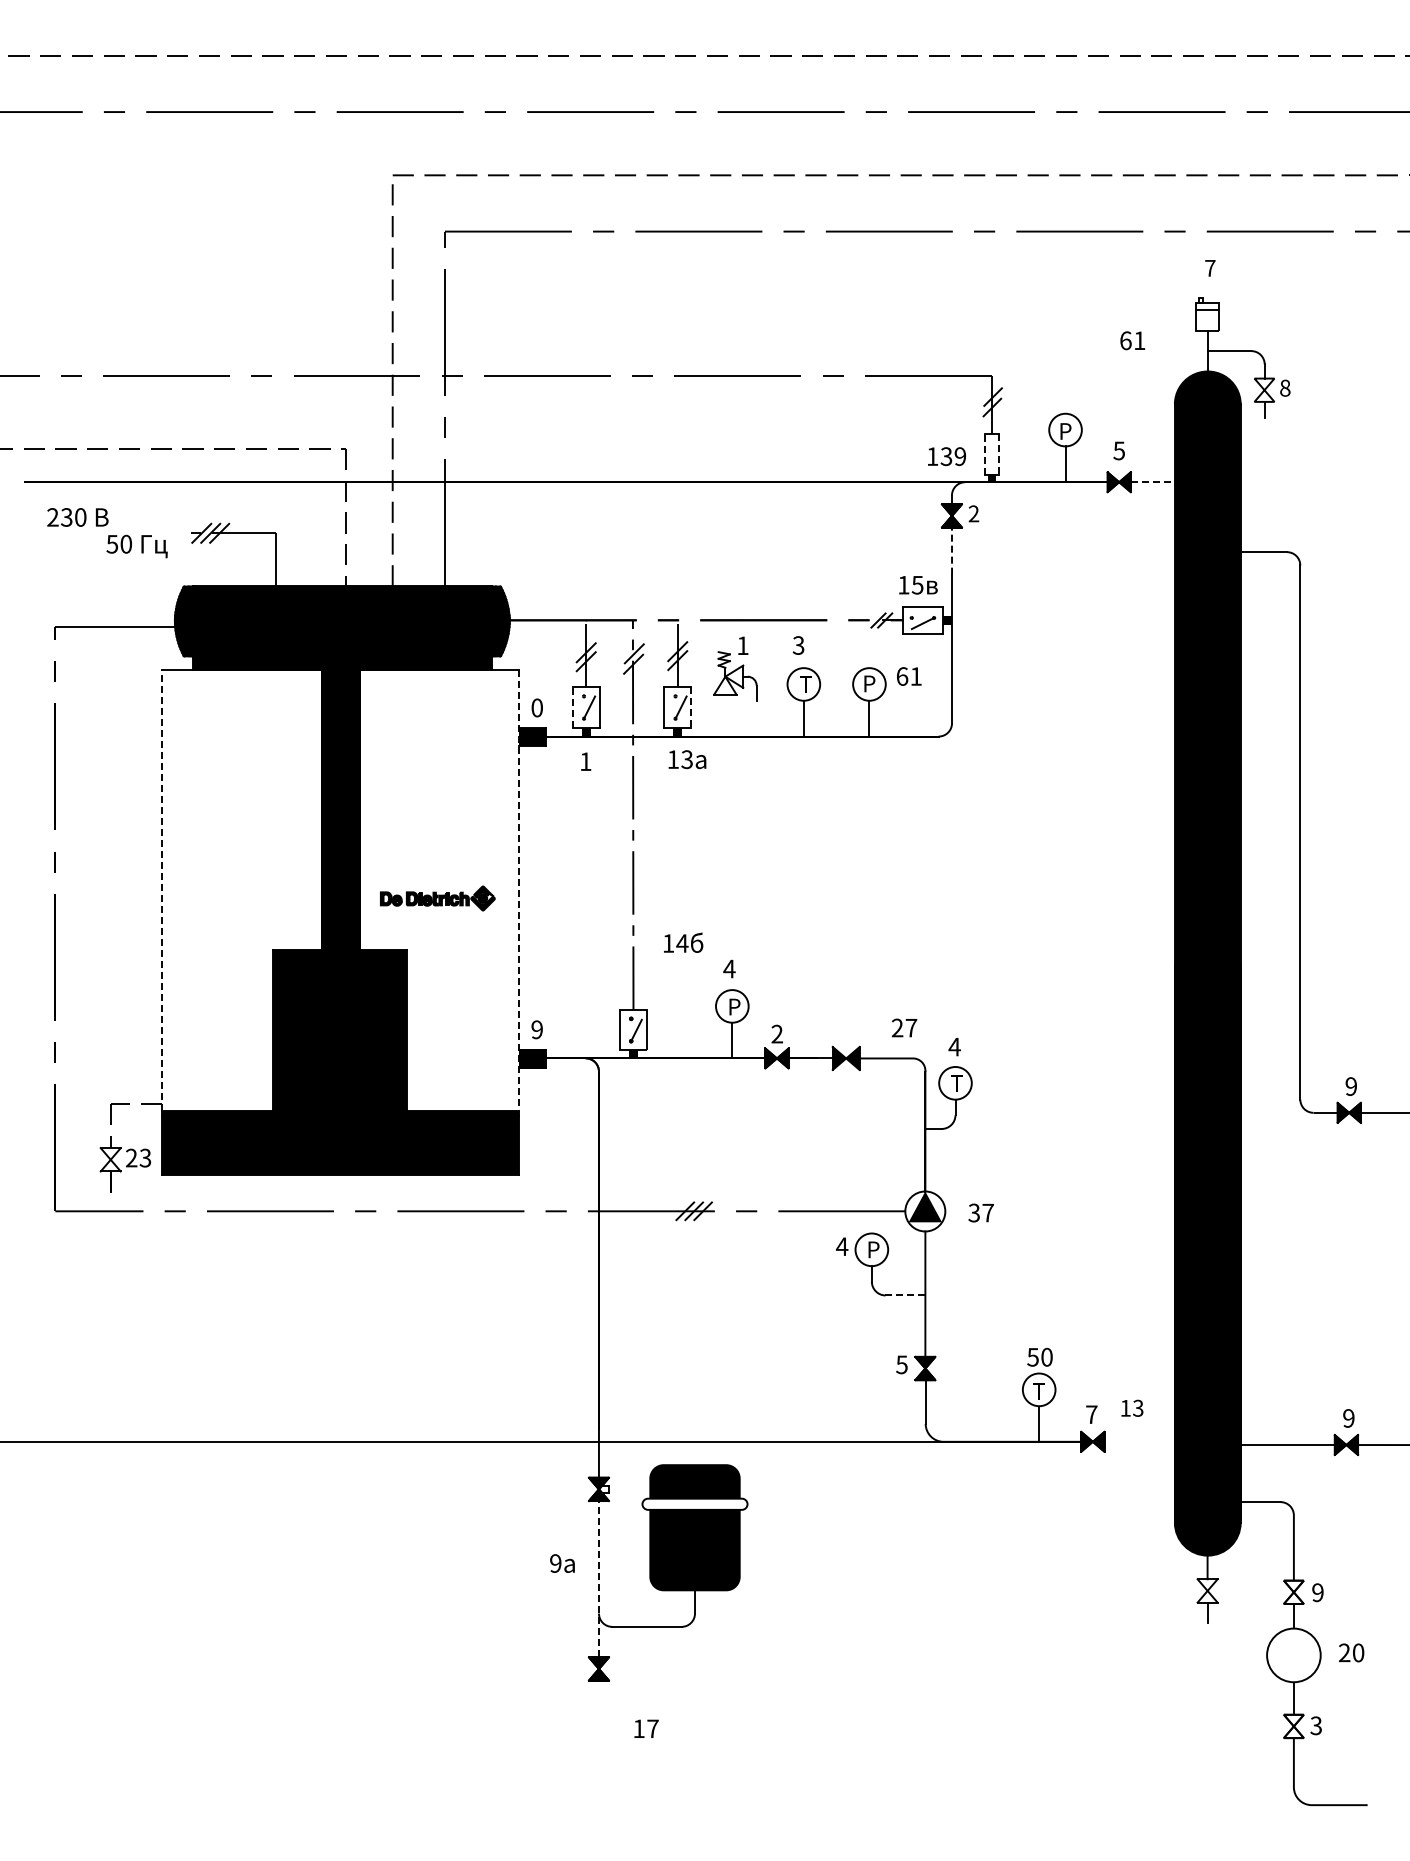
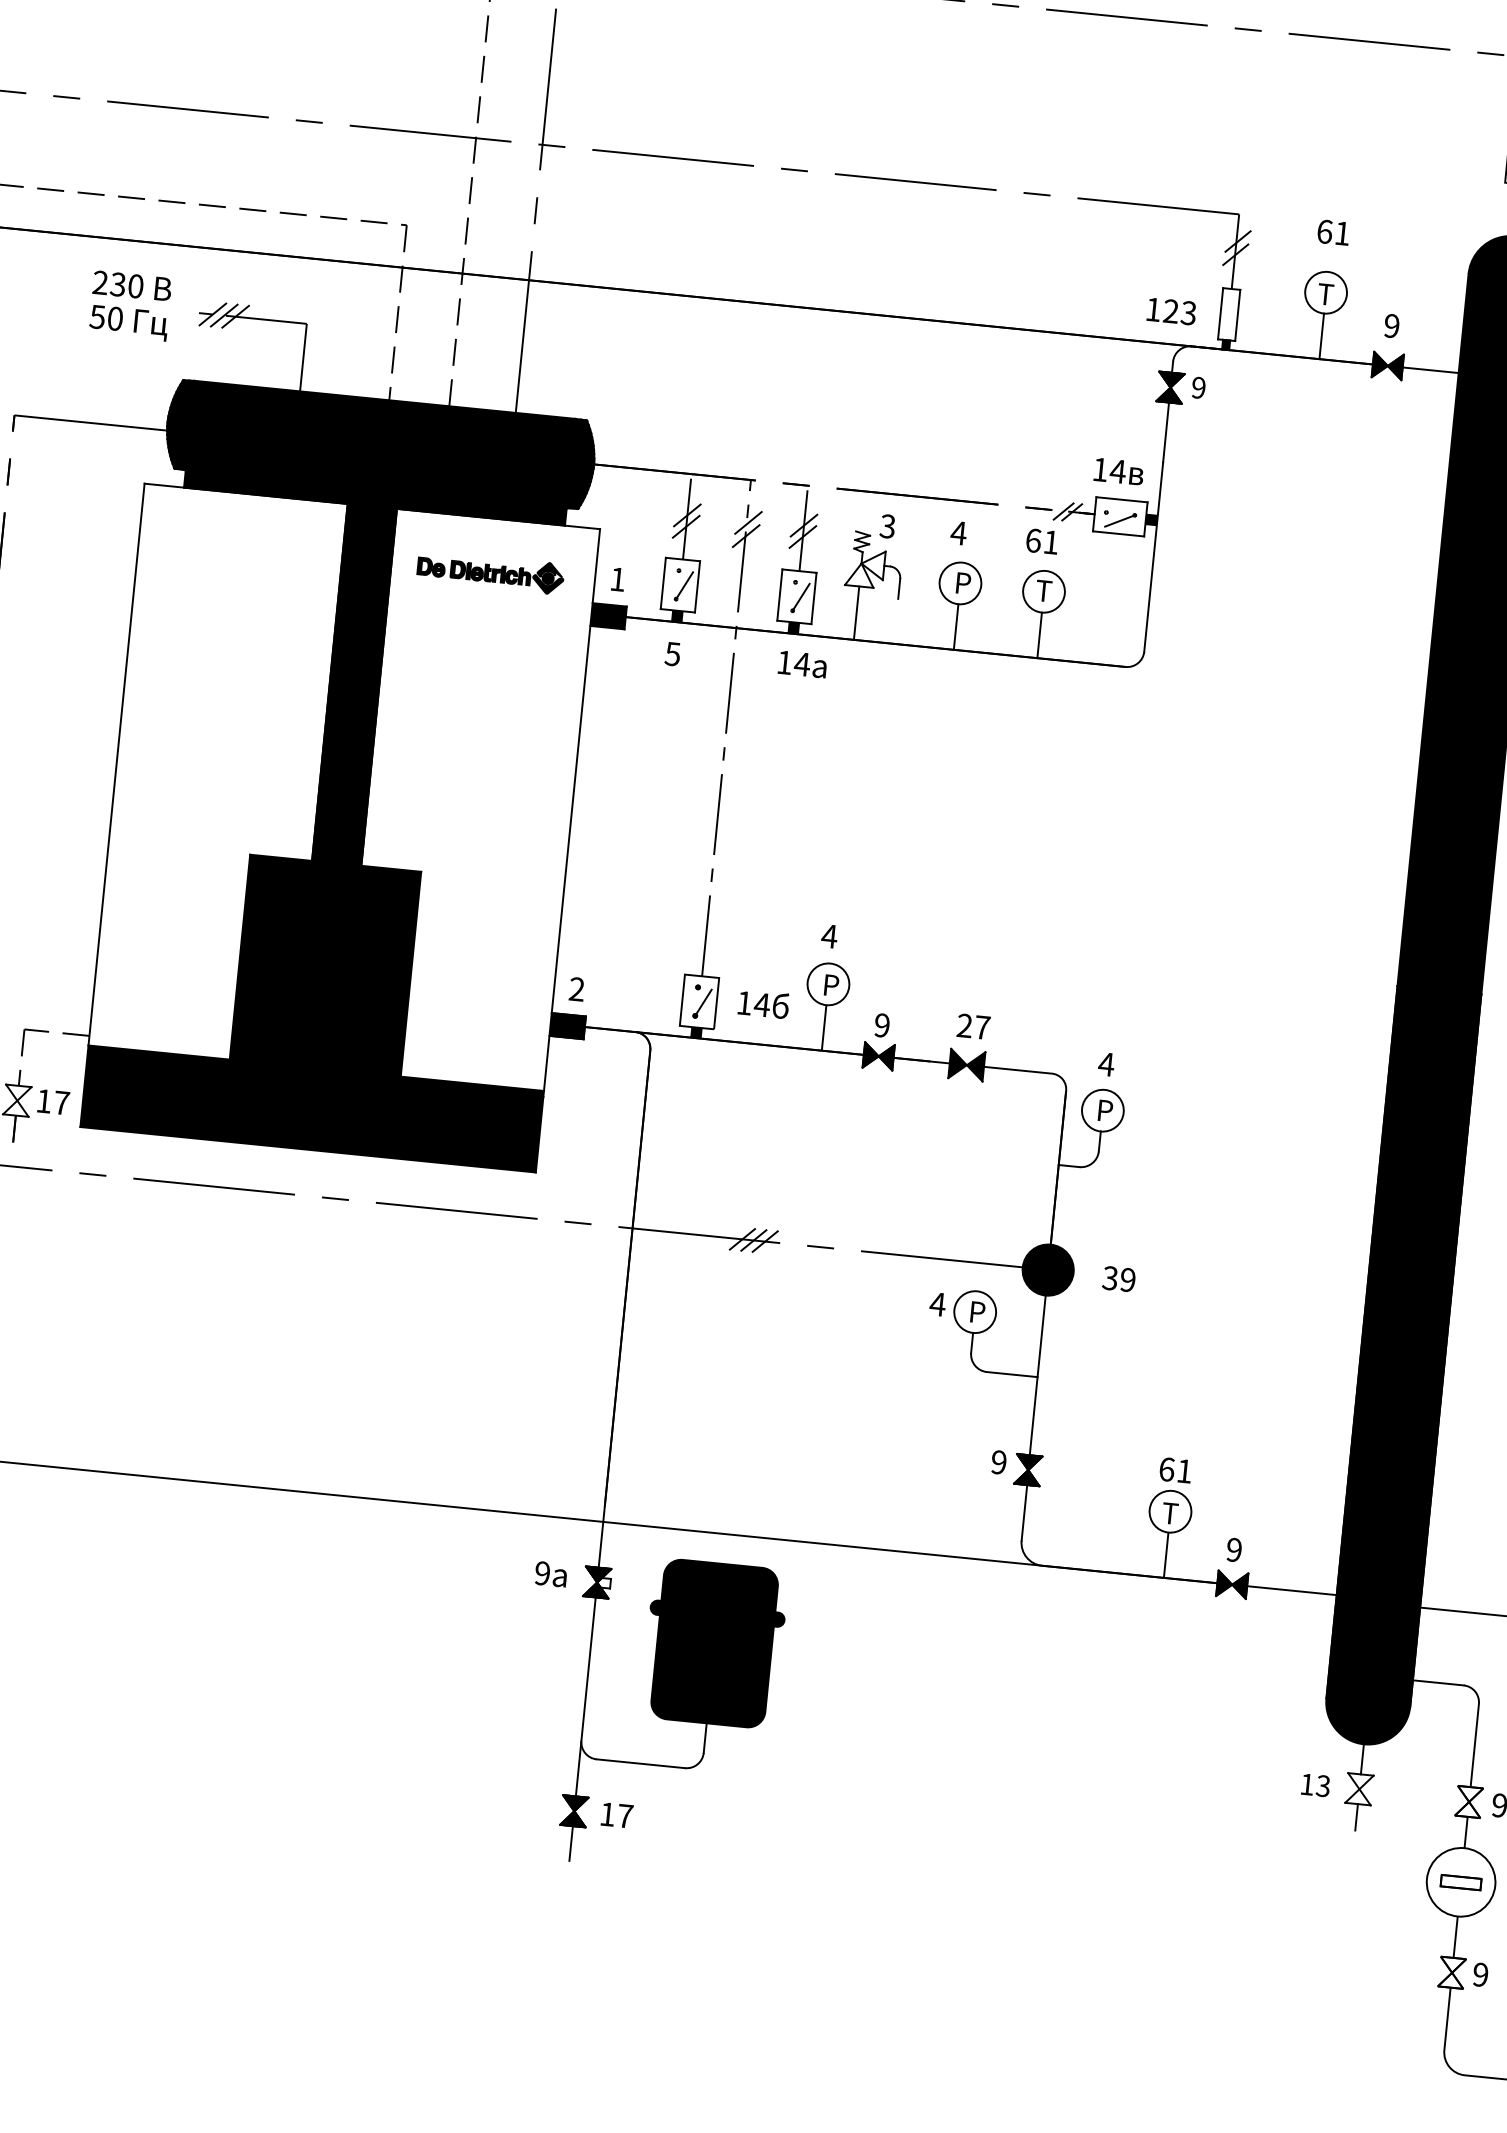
text: (1132, 340) -> (1333, 232), moved
text: (1065, 431) -> (1325, 294), P -> Т
text: (1118, 450) -> (1390, 325), 5 -> 9
line: (985, 454) -> (1221, 313), dashed -> solid
line: (998, 455) -> (1237, 316), dashed -> solid
text: (952, 456) -> (1178, 312), 139 -> 123
line: (1152, 482) -> (1430, 370), dashed -> solid
text: (973, 513) -> (1198, 387), 2 -> 9
text: (77, 517) -> (131, 285), moved
line: (952, 551) -> (1166, 433), dashed -> solid
text: (917, 585) -> (1117, 471), 15 -> 14
text: (742, 645) -> (887, 526), 1 -> 3
text: (798, 645) -> (958, 533), 3 -> 4
text: (909, 676) -> (1042, 541), moved
text: (869, 683) -> (1044, 590), P -> Т
text: (805, 684) -> (962, 583), Т -> P
text: (536, 707) -> (617, 578), 0 -> 1
line: (572, 707) -> (662, 583), dashed -> solid
line: (691, 708) -> (814, 599), dashed -> solid
line: (725, 715) -> (856, 613), added
text: (686, 759) -> (801, 664), 13 -> 14
text: (585, 761) -> (672, 653), 1 -> 5
line: (161, 890) -> (116, 764), dashed -> solid
line: (519, 890) -> (572, 809), dashed -> solid
part: (437, 898) -> (490, 572), moved
text: (683, 942) -> (763, 1003), moved
text: (904, 1027) -> (973, 1026), moved
text: (536, 1029) -> (576, 988), 9 -> 2
text: (776, 1034) -> (881, 1025), 2 -> 9
text: (957, 1083) -> (1105, 1111), Т -> P
text: (138, 1157) -> (52, 1101), 23 -> 17
fill: (925, 1211) -> (1048, 1270), added
text: (987, 1212) -> (1127, 1279), 37 -> 39
line: (905, 1295) -> (1012, 1374), dashed -> solid
text: (1039, 1356) -> (1175, 1469), 50 -> 61
text: (901, 1364) -> (998, 1461), 5 -> 9
text: (1132, 1407) -> (1316, 1784), moved
text: (1091, 1414) -> (1234, 1549), 7 -> 9
line: (1139, 1441) -> (1291, 1590), added
fill: (694, 1503) -> (717, 1612), added
text: (562, 1563) -> (551, 1574), moved
line: (598, 1578) -> (585, 1695), dashed -> solid
part: (1293, 1655) -> (1460, 1882), added
line: (598, 1693) -> (570, 1842), added
text: (1315, 1725) -> (1479, 1974), 3 -> 9
text: (646, 1728) -> (617, 1814), moved

